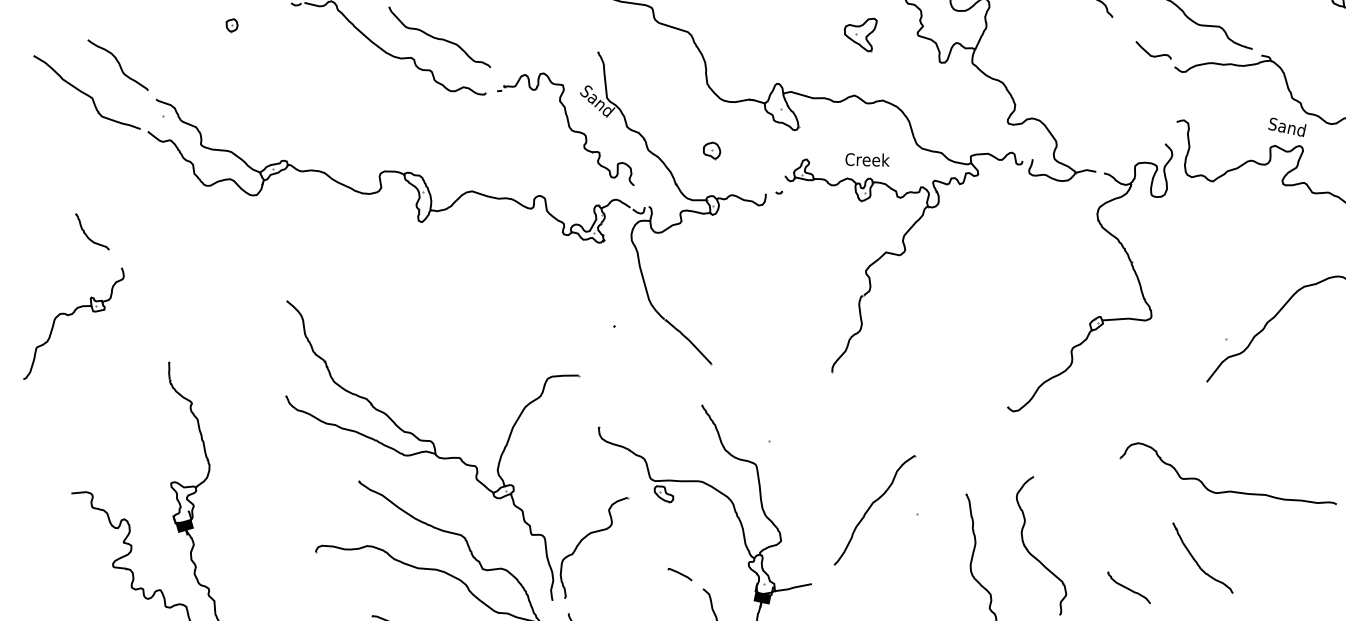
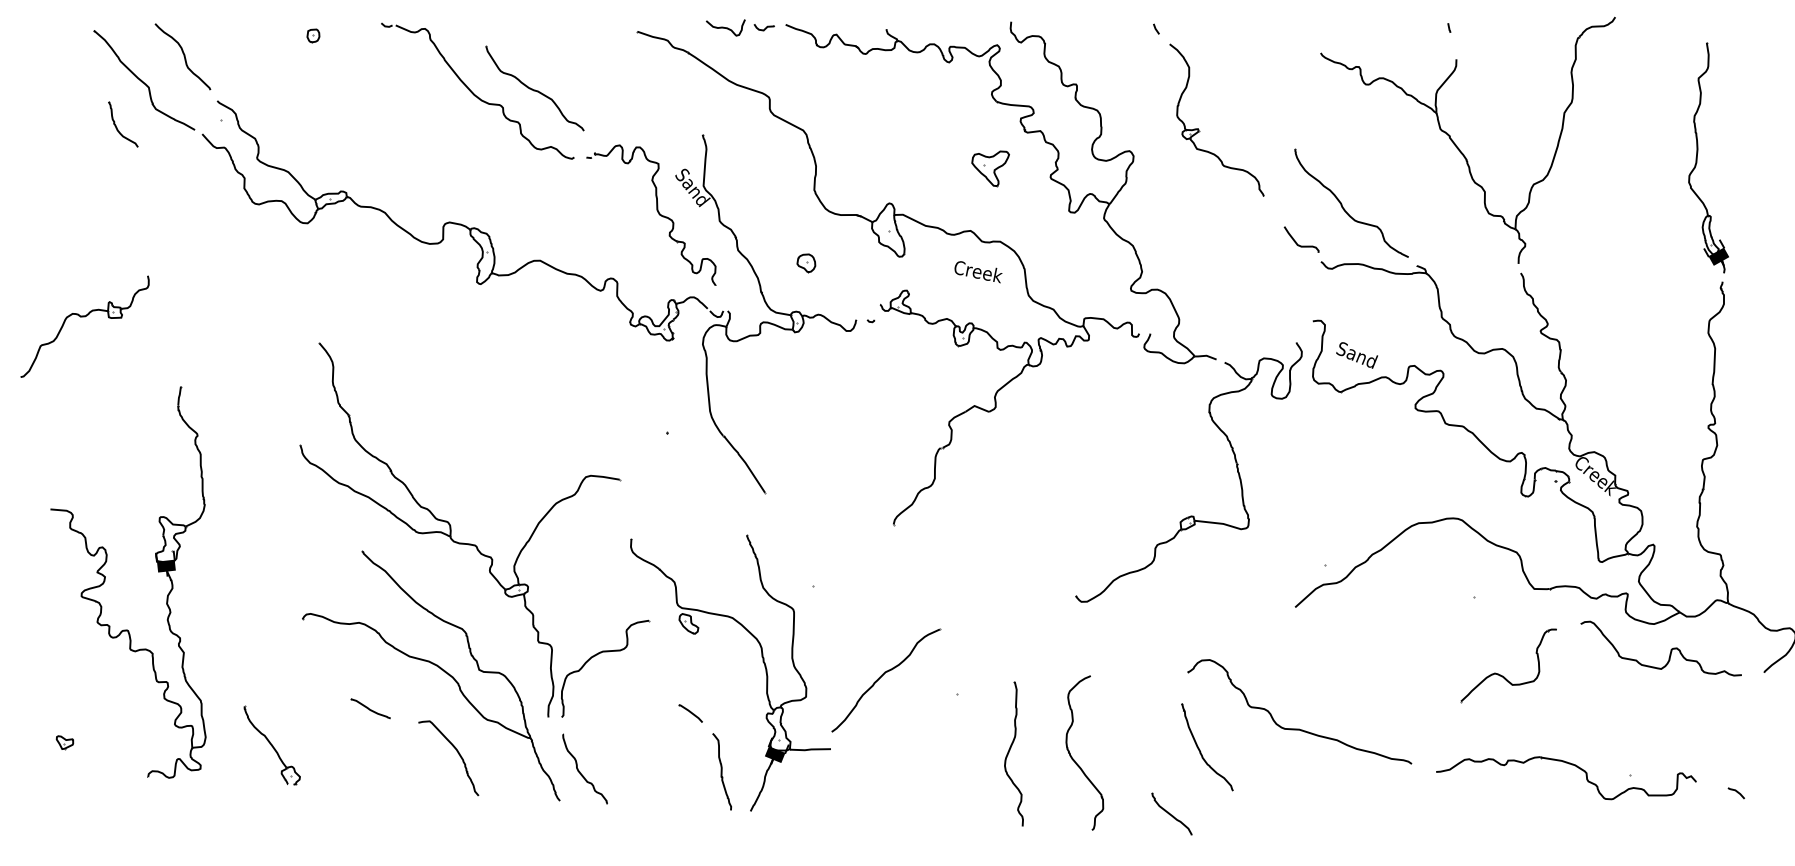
text: (1286, 127) -> (1356, 355), moved
text: (867, 160) -> (978, 272), moved
part: (87, 235) -> (117, 127), moved
part: (875, 510) -> (886, 680), moved
part: (1198, 562) -> (1201, 751), moved

